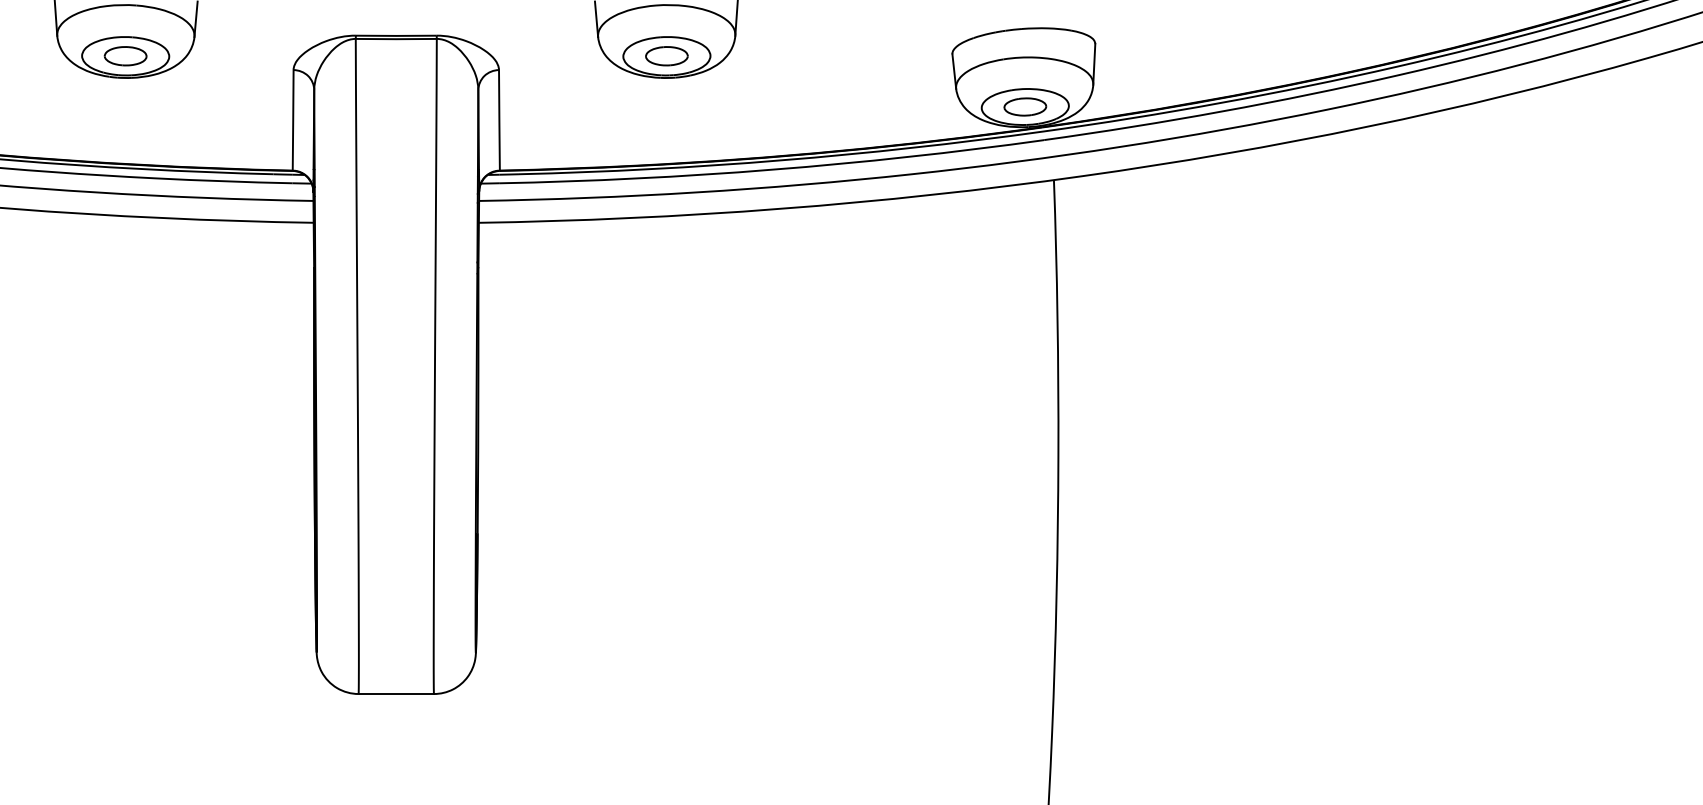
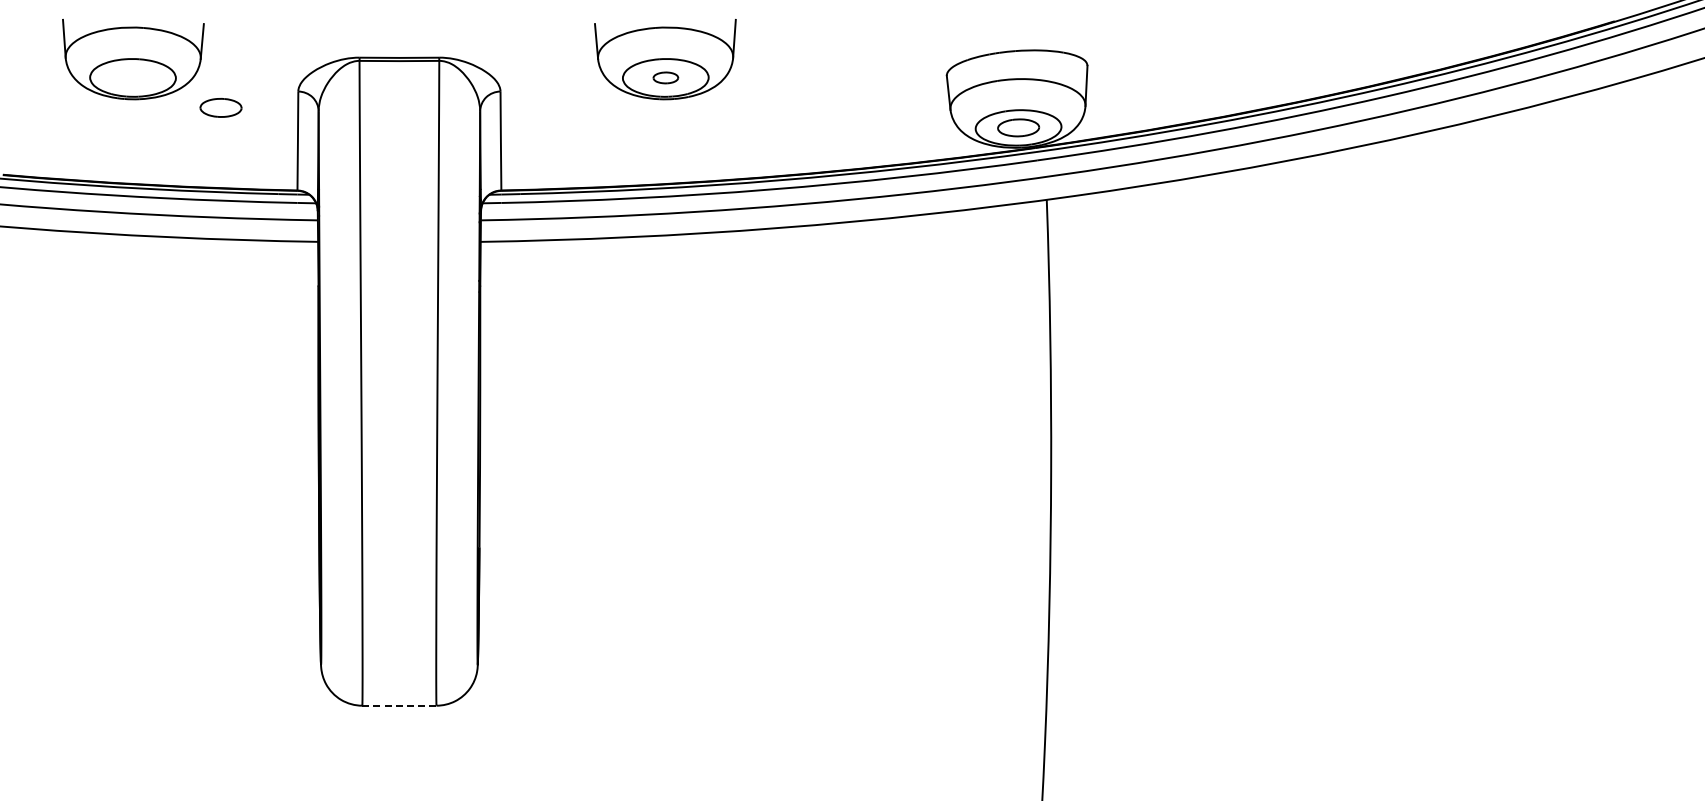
part: (125, 55) -> (220, 107), moved
part: (666, 55) -> (665, 77), size x0.6
line: (396, 693) -> (399, 705), solid -> dashed

